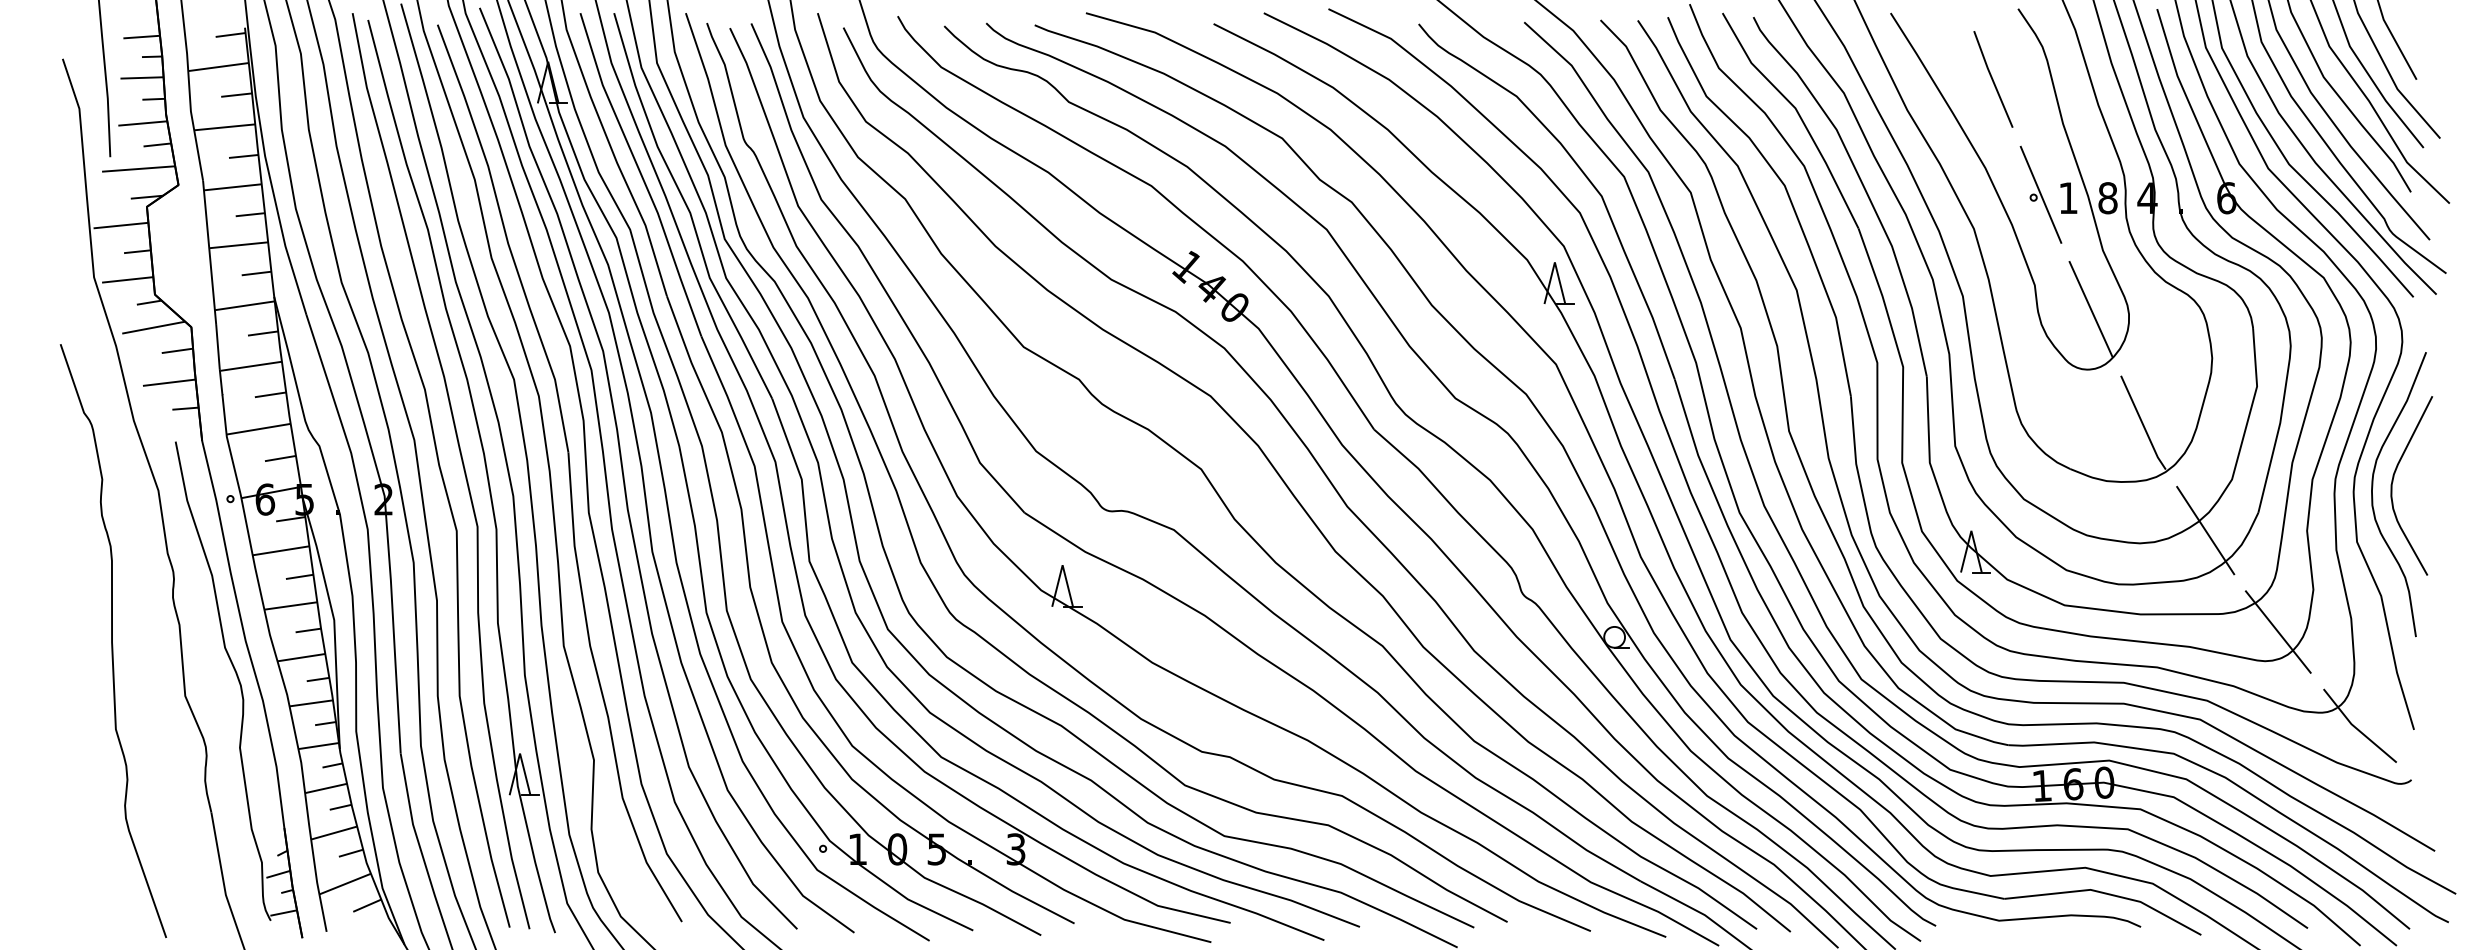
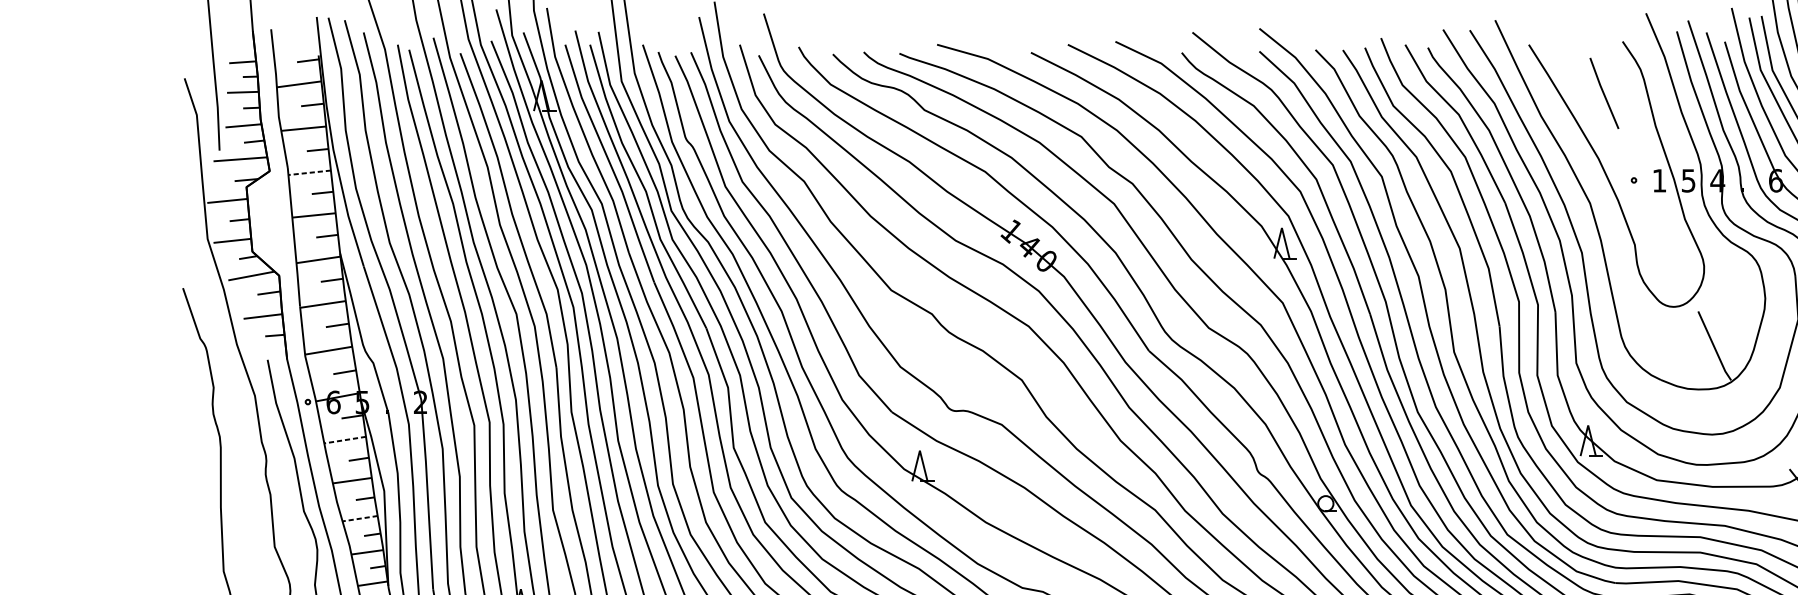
line: (232, 187) -> (309, 172), solid -> dashed
line: (2040, 194) -> (1639, 178), removed
text: (2107, 198) -> (1688, 181), 8 -> 5
line: (2090, 308) -> (1675, 261), removed
line: (2205, 530) -> (1760, 425), removed
line: (281, 550) -> (345, 439), solid -> dashed
line: (300, 657) -> (359, 518), solid -> dashed

